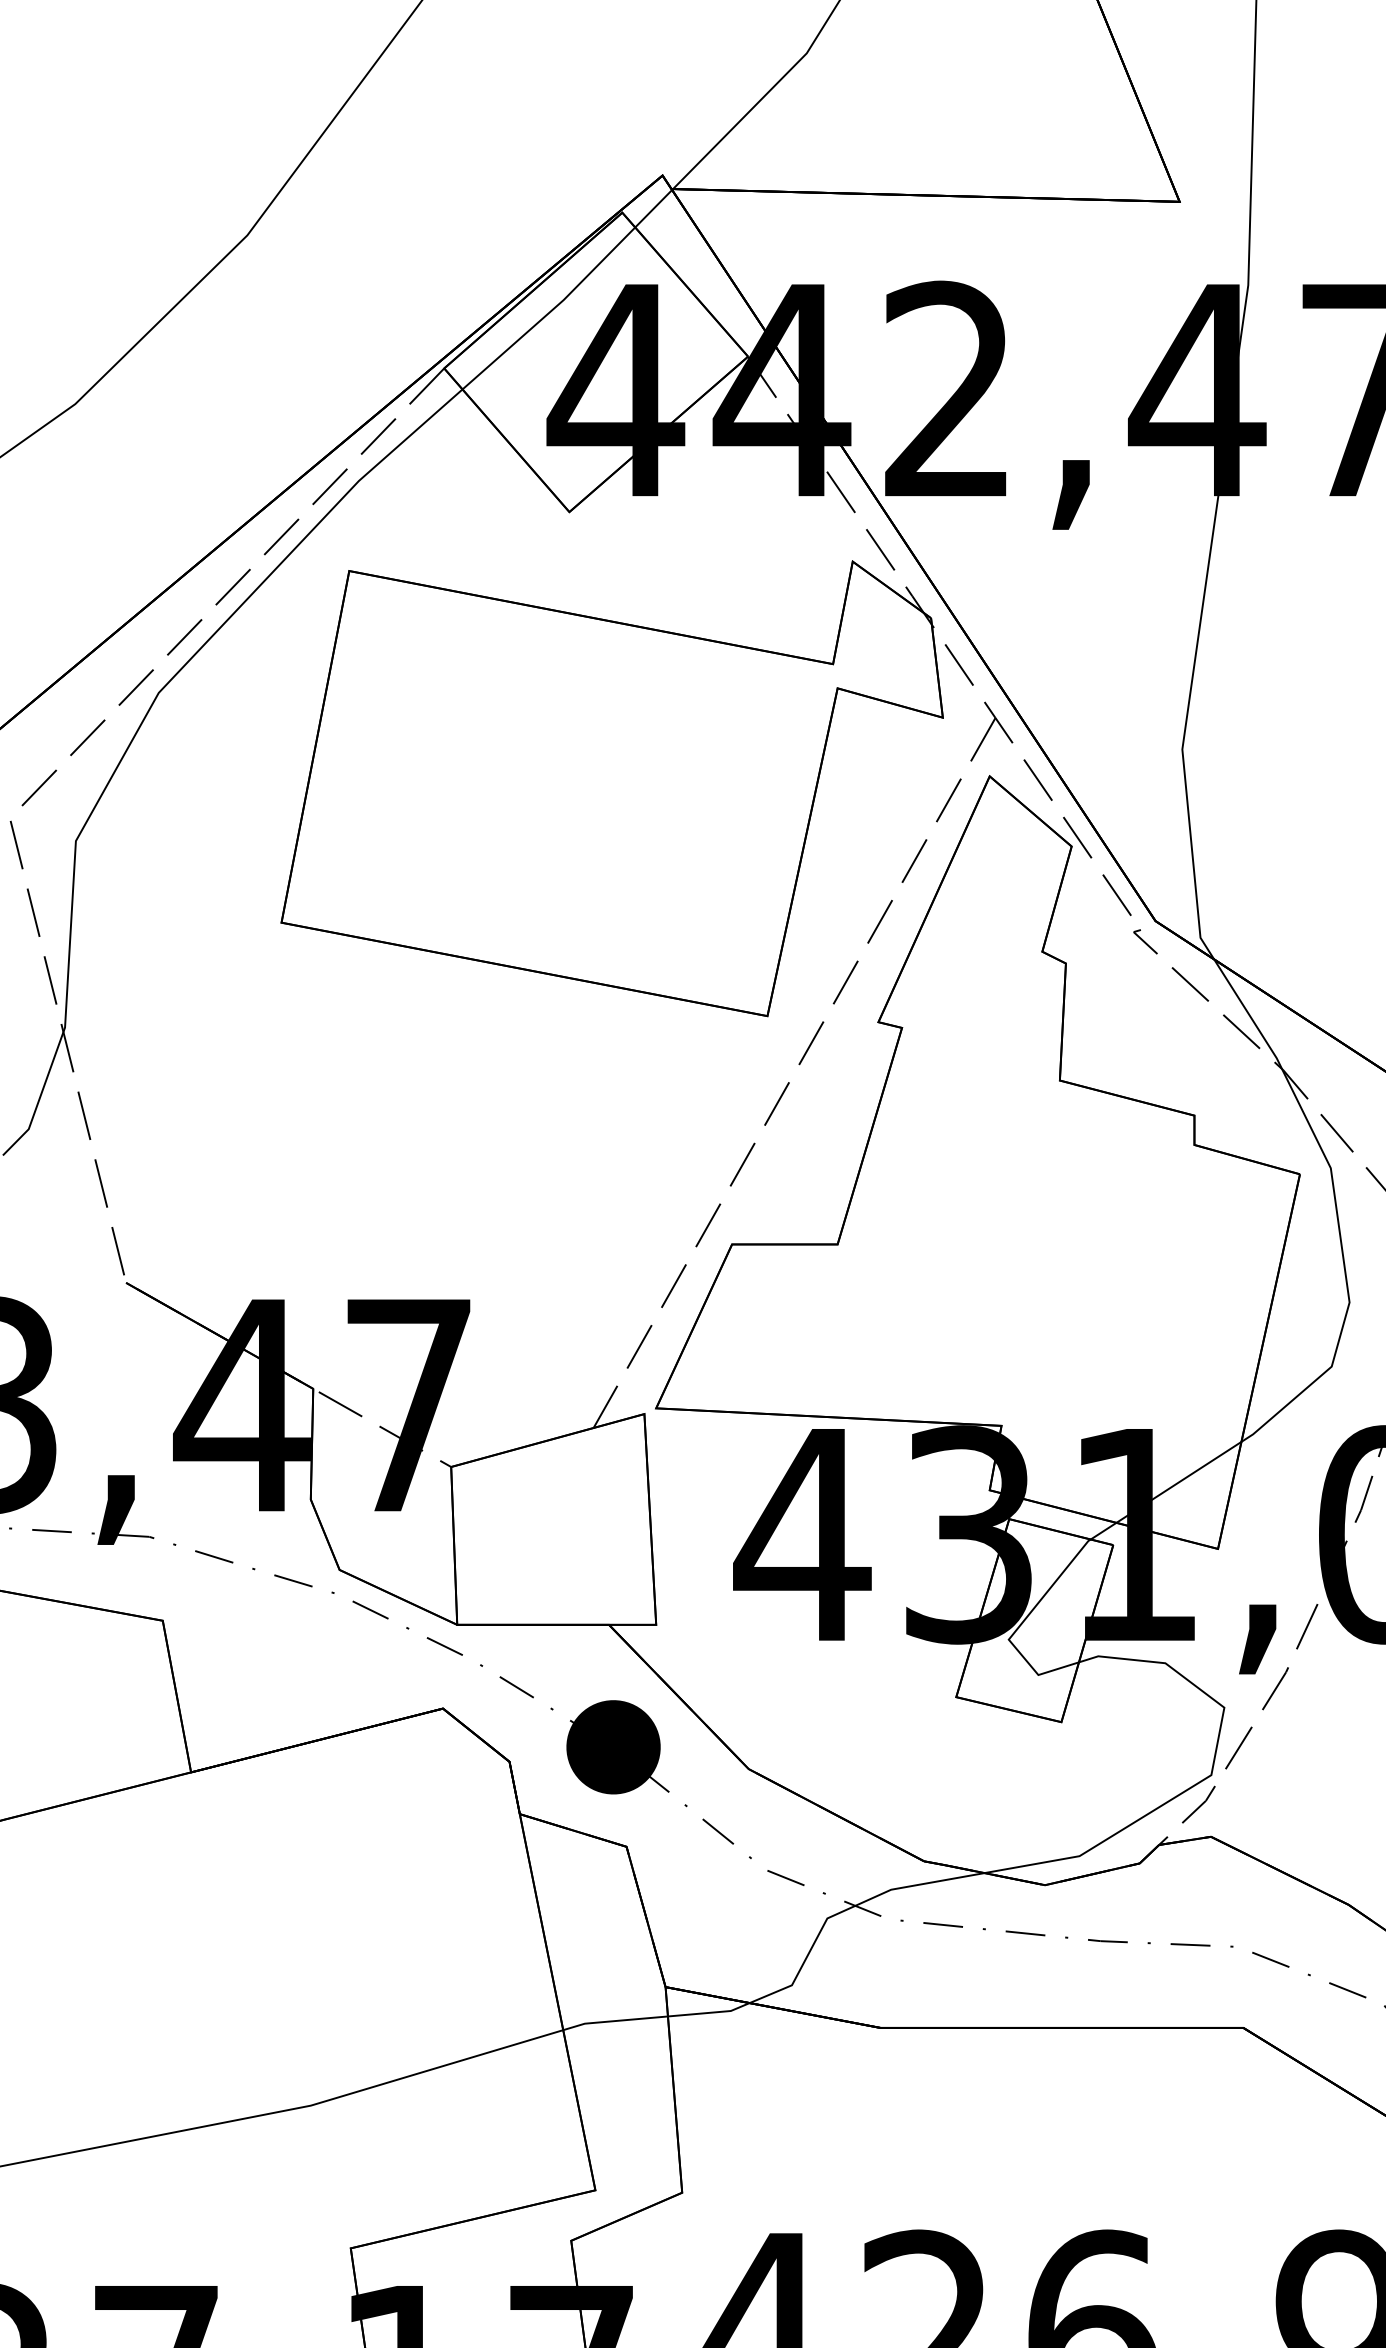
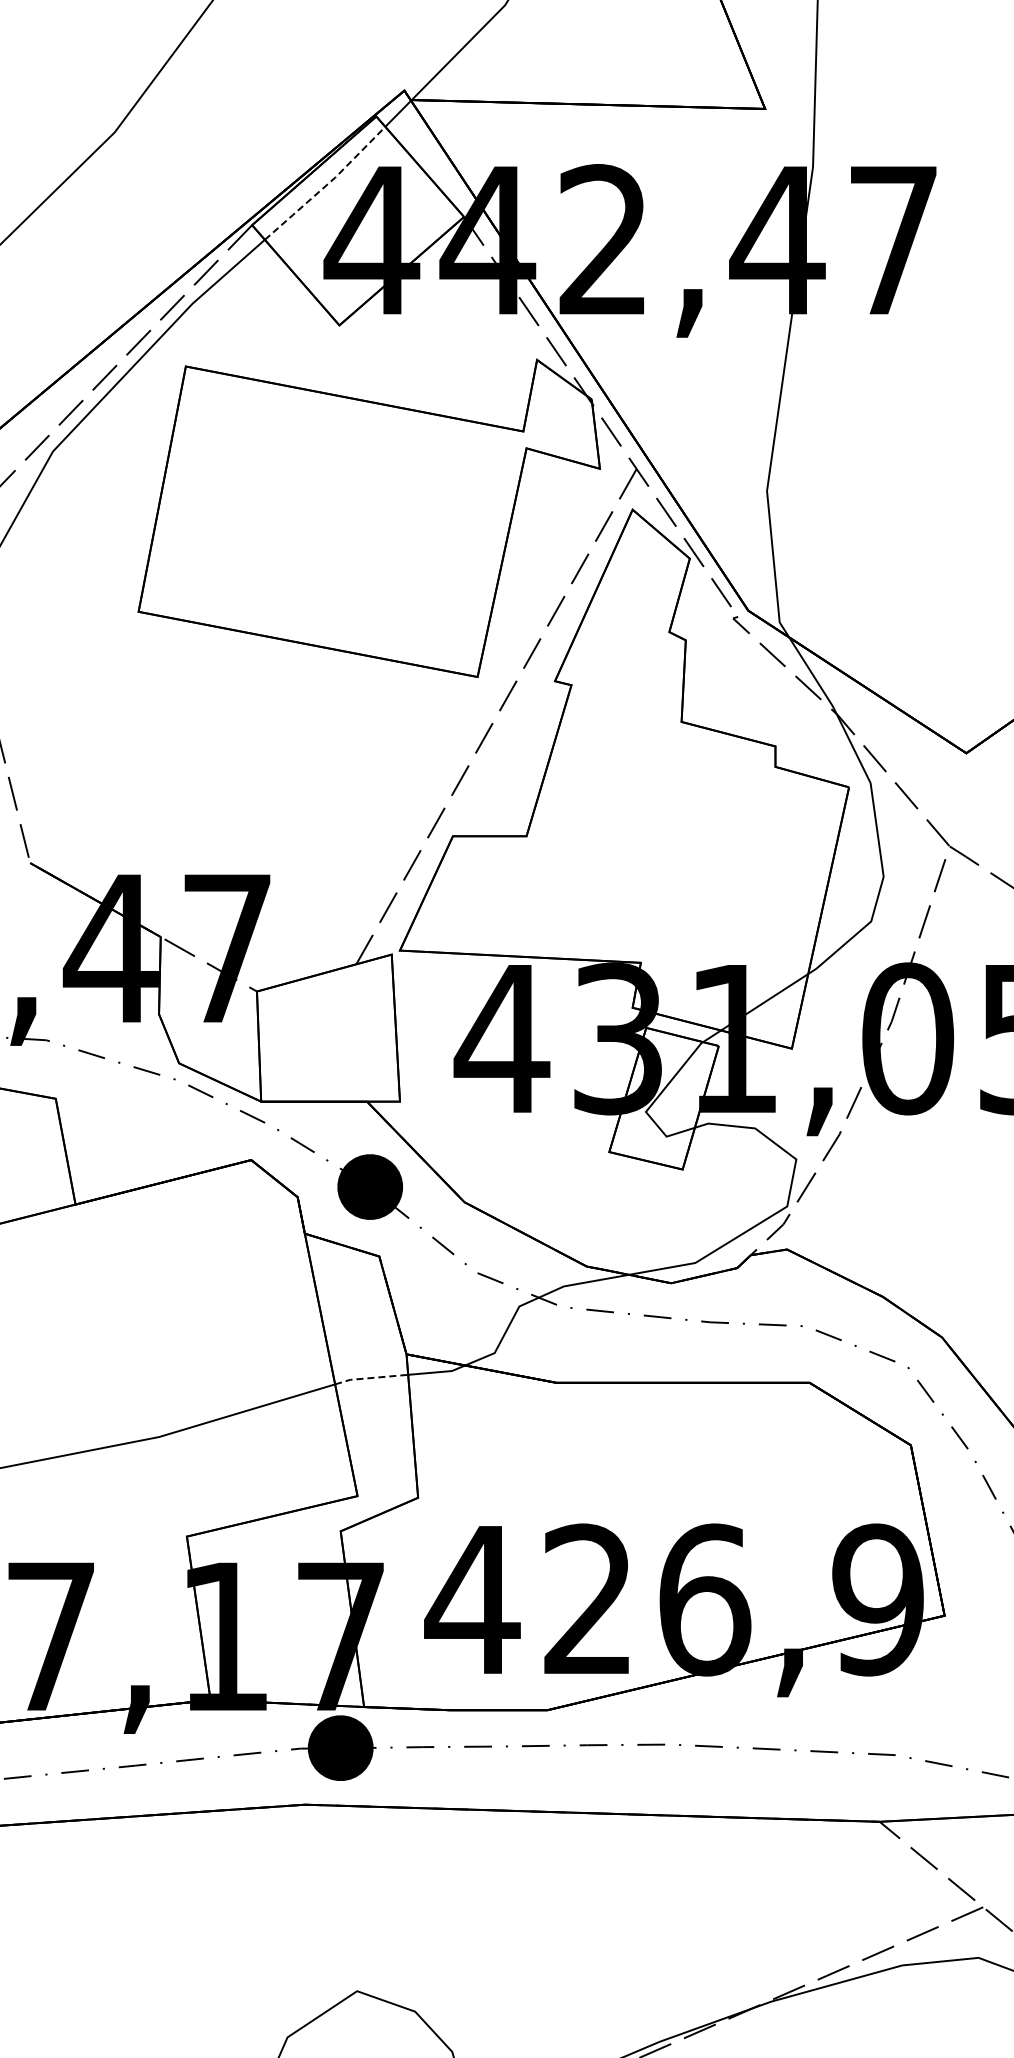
line: (552, 310) -> (327, 184), solid -> dashed
line: (613, 2021) -> (370, 1378), solid -> dashed

